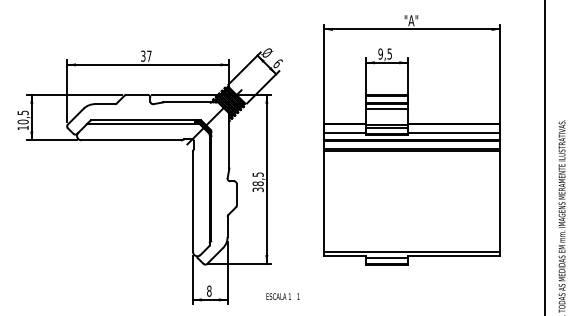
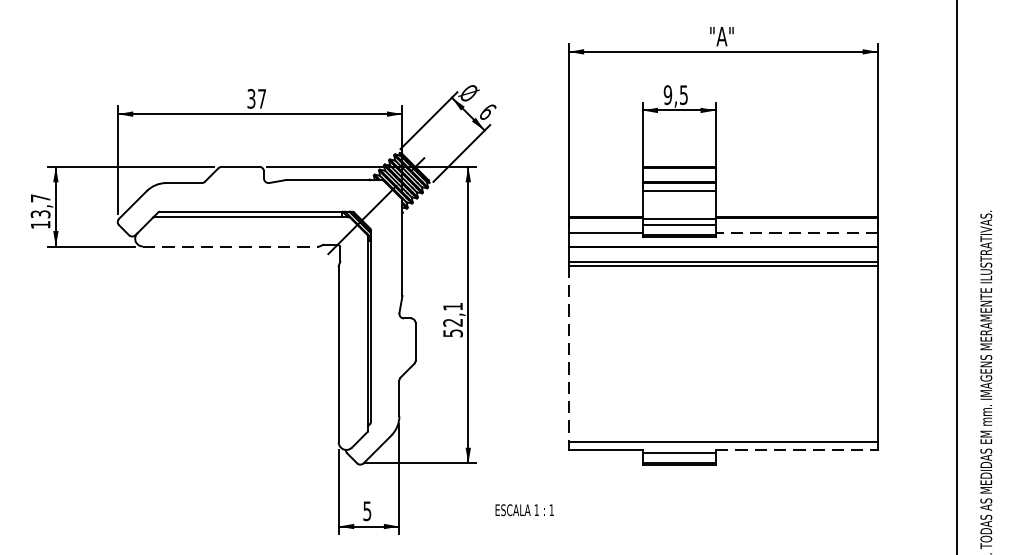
text: (22, 117) -> (39, 206), 10,5 -> 13,7
line: (453, 132) -> (795, 232), solid -> dashed
line: (132, 140) -> (232, 246), solid -> dashed
text: (257, 181) -> (451, 318), 38,5 -> 52,1
line: (324, 202) -> (569, 355), solid -> dashed
line: (454, 256) -> (797, 450), solid -> dashed
text: (209, 290) -> (367, 510), 8 -> 5
text: (282, 296) -> (523, 510), moved

